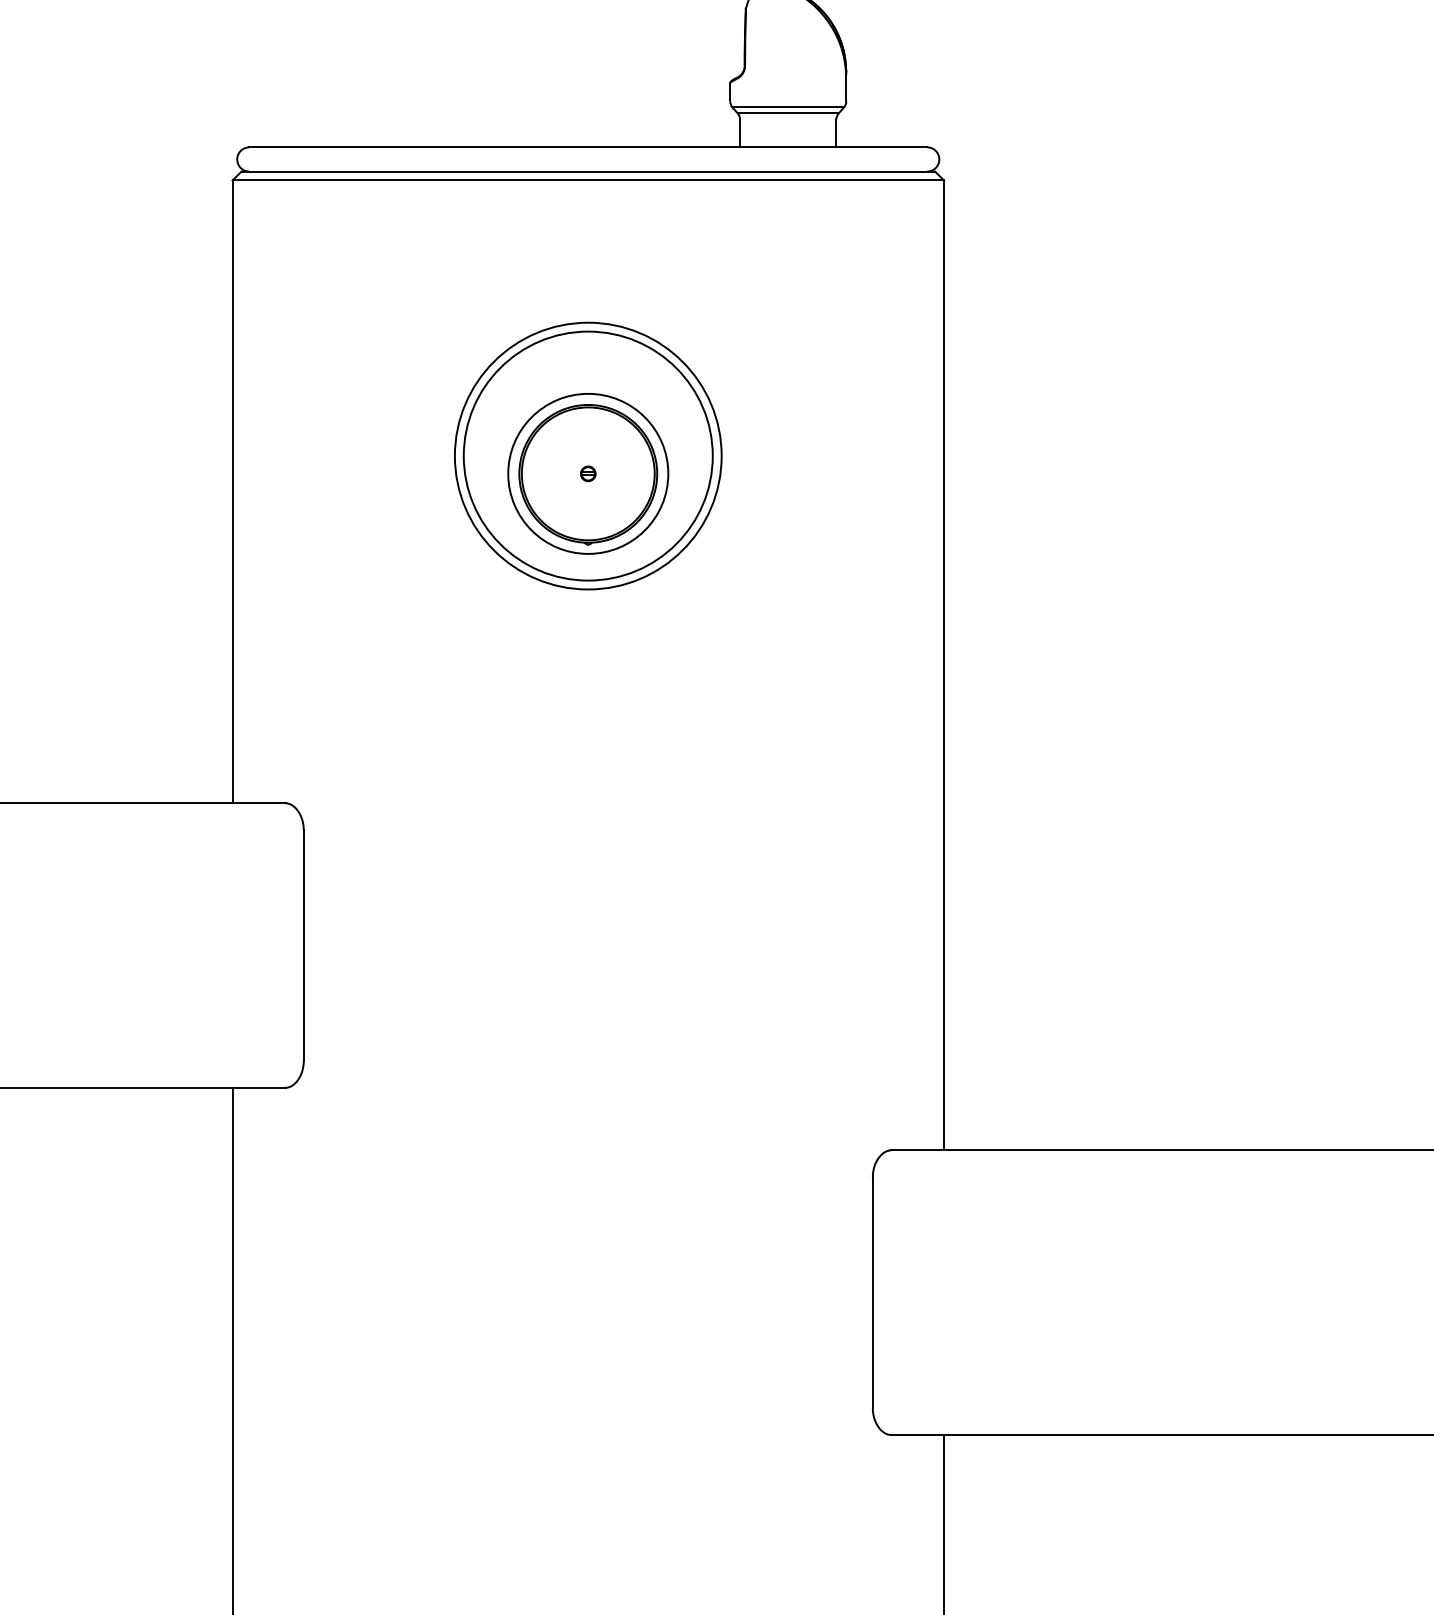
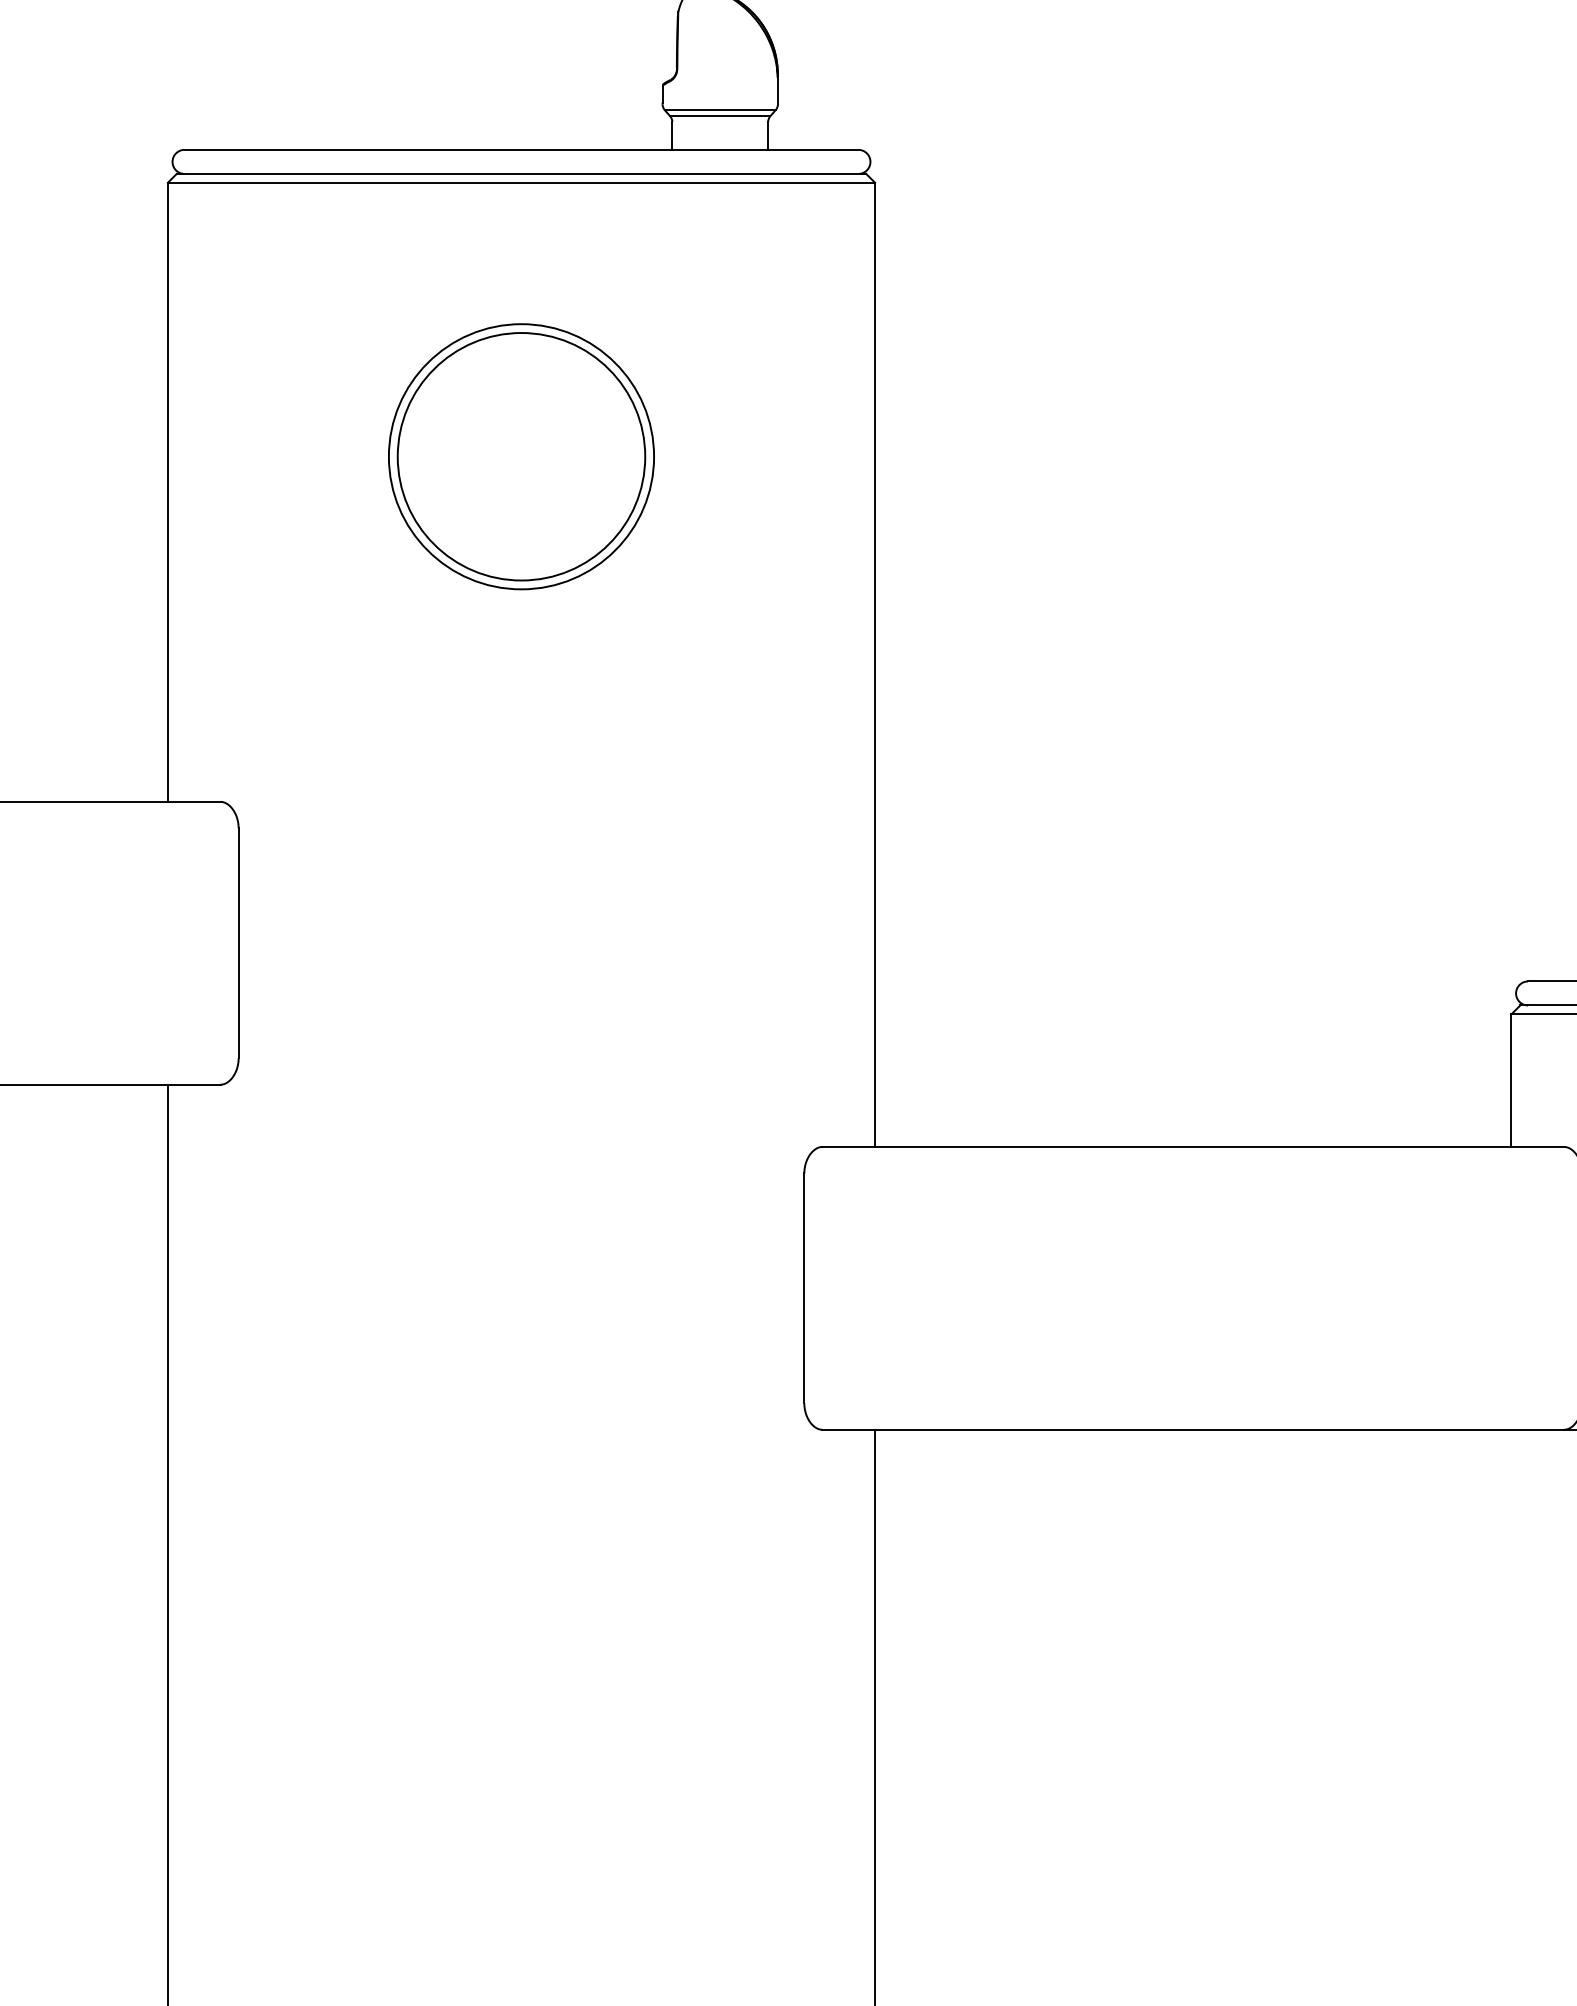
part: (588, 473) -> (521, 474), removed

